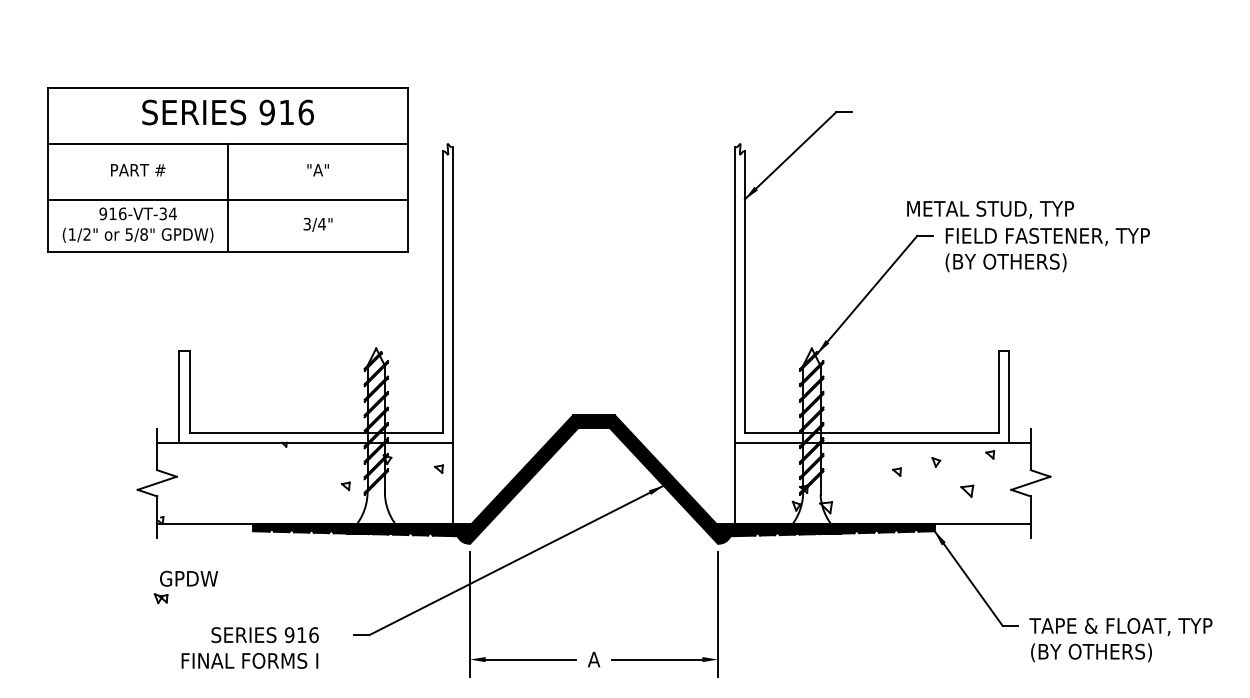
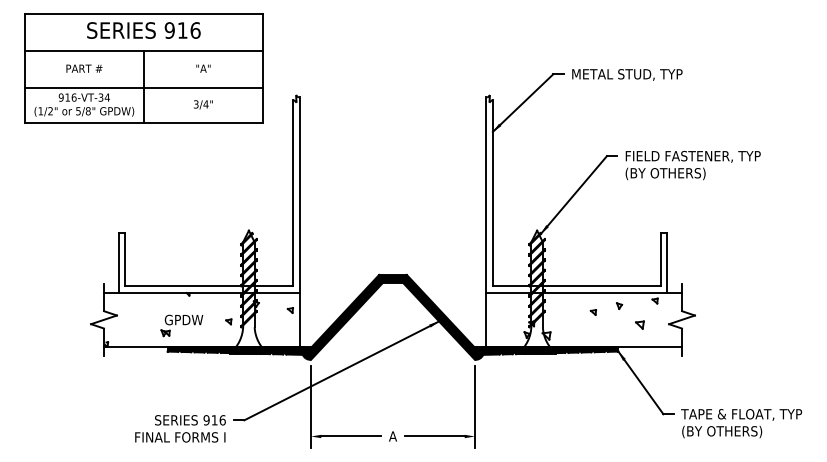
part: (227, 169) -> (143, 68), moved
text: (990, 209) -> (627, 74), moved
part: (185, 587) -> (181, 325), moved
text: (250, 647) -> (180, 428), moved

